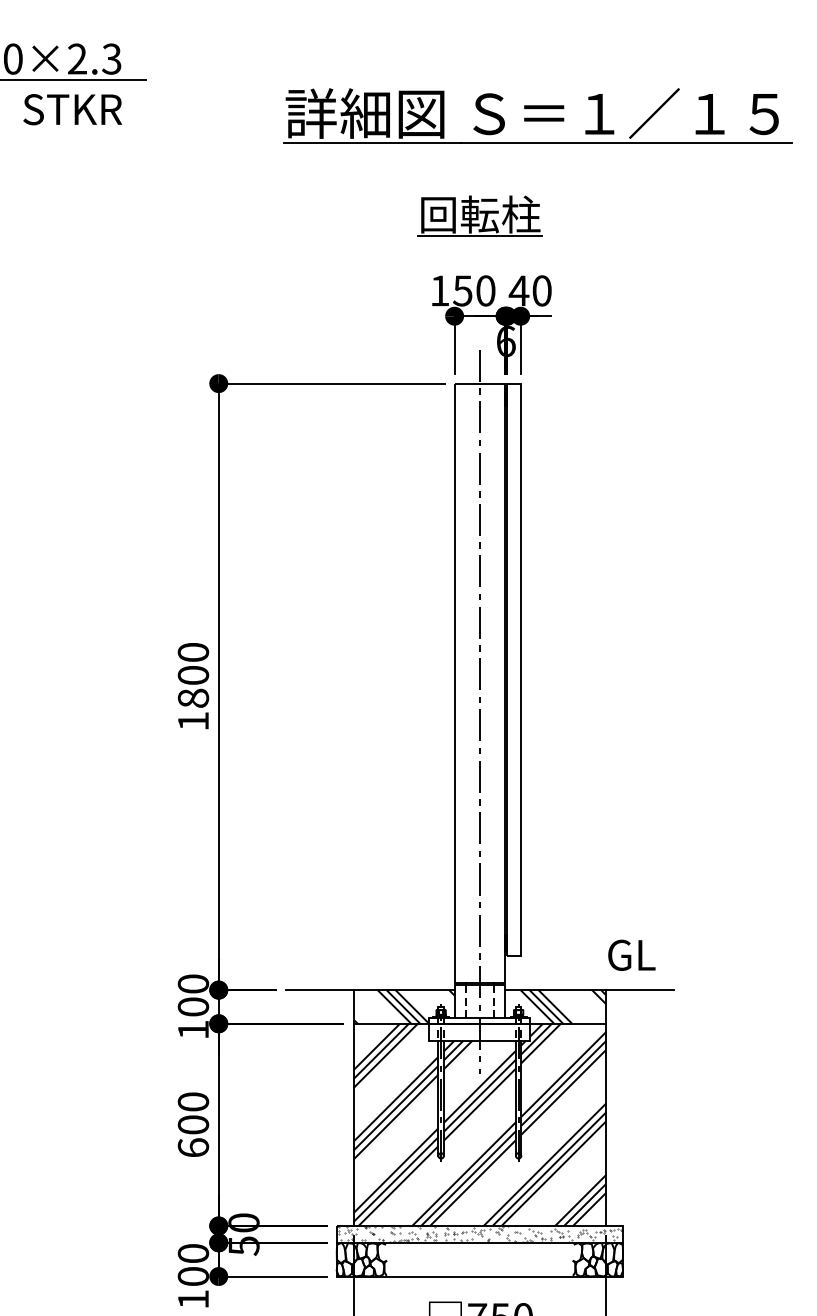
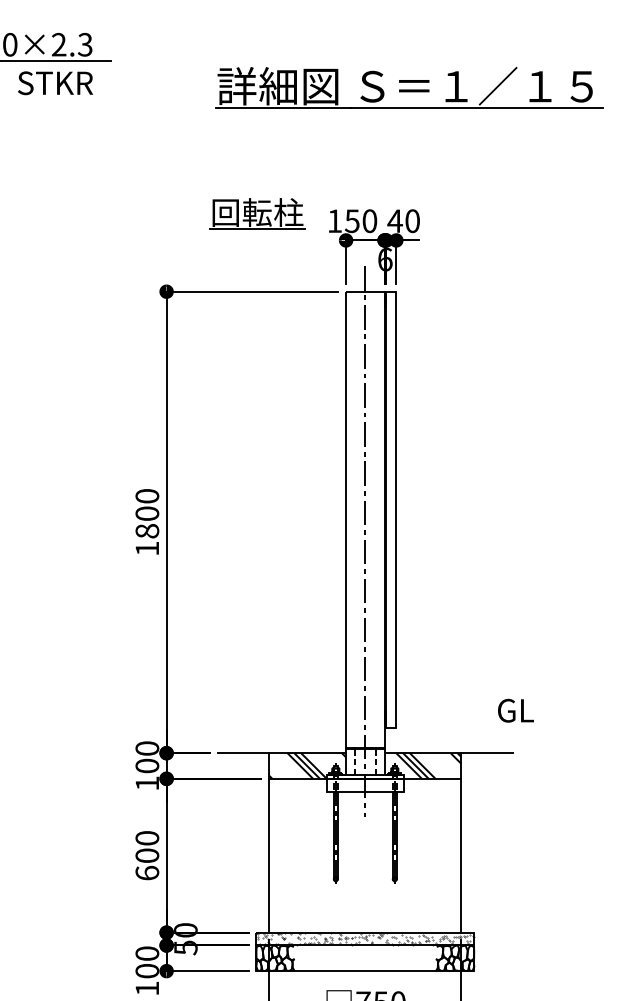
part: (479, 215) -> (256, 213), moved
text: (631, 954) -> (515, 710), moved
hatch: (479, 1124) -> (365, 855), removed

